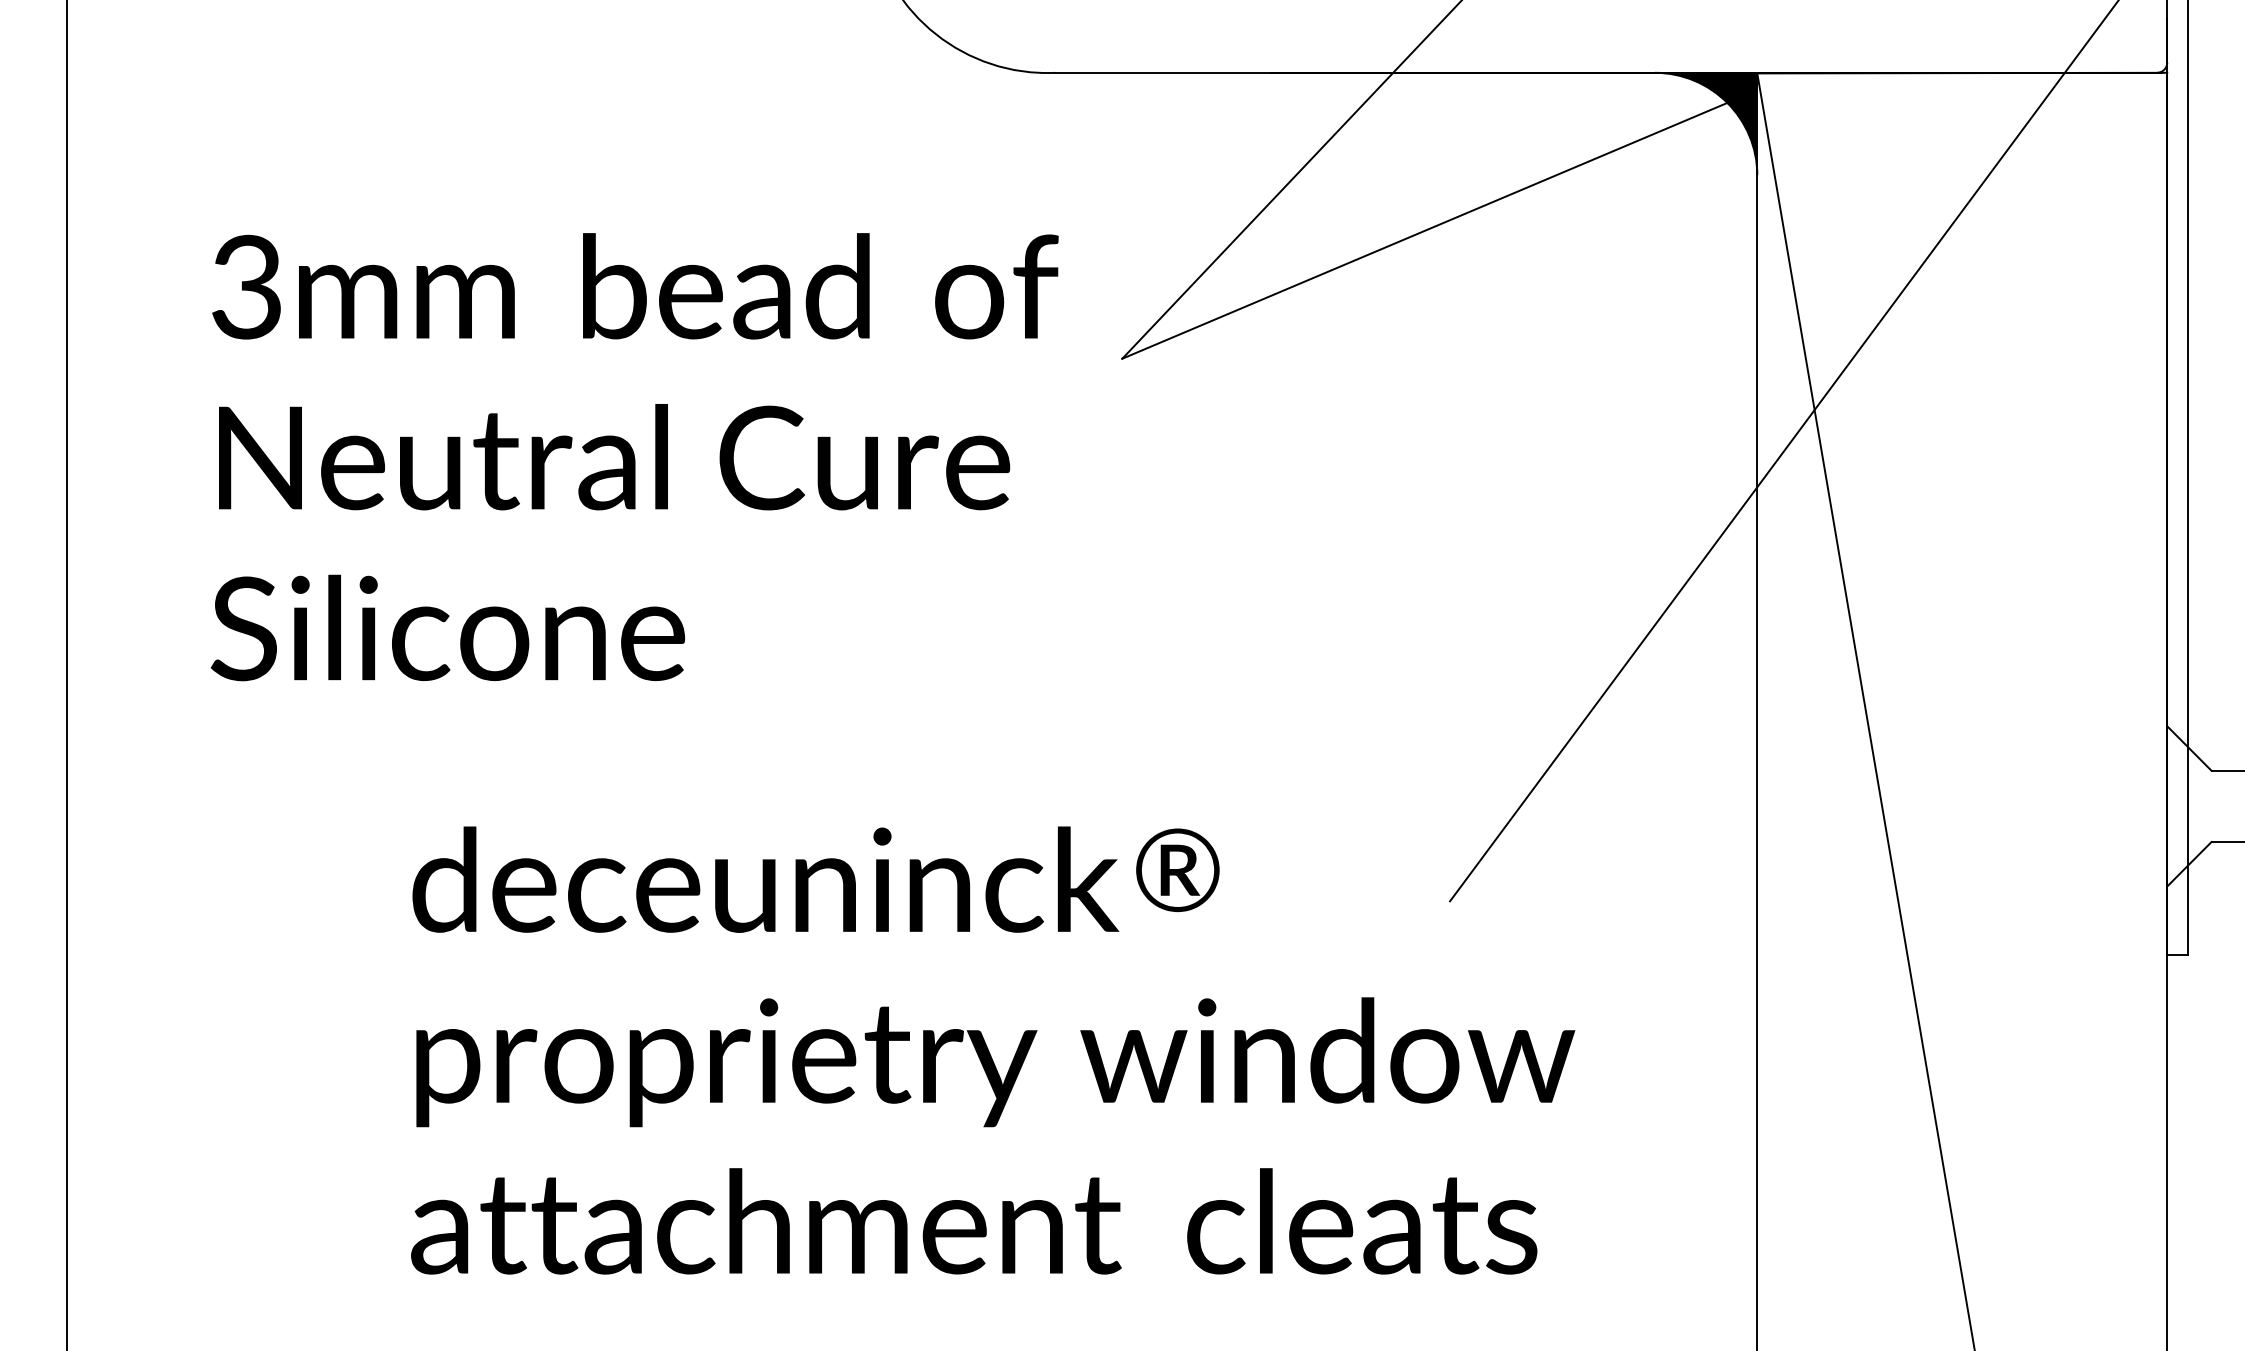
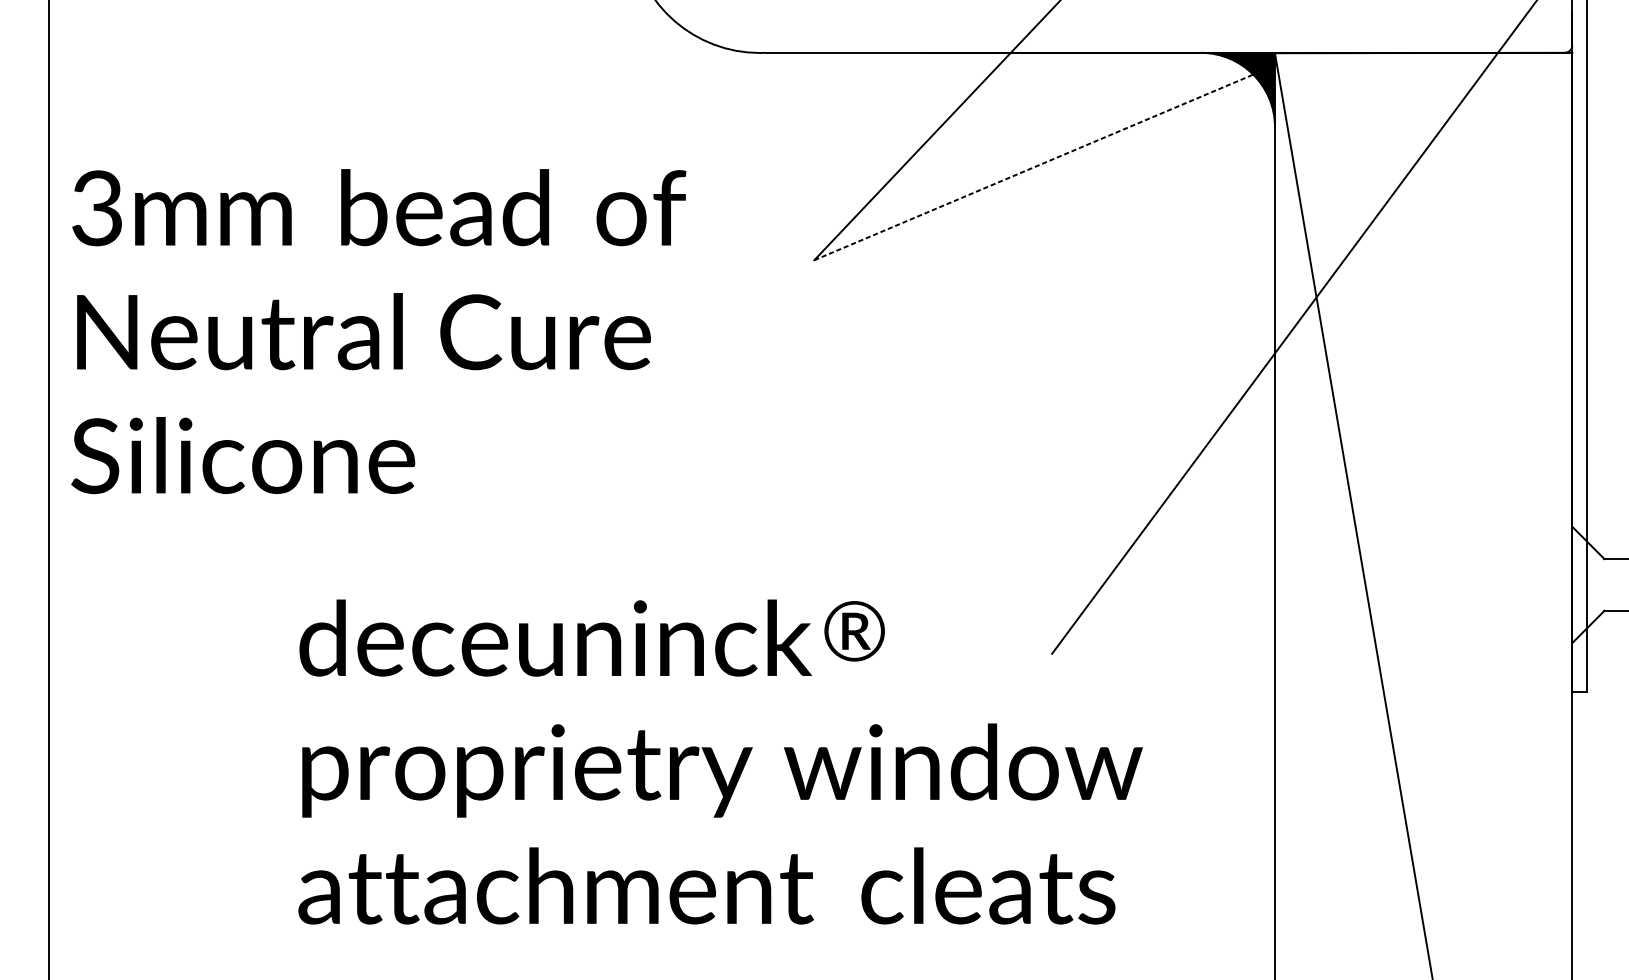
line: (1425, 230) -> (1034, 167), solid -> dashed
text: (634, 457) -> (378, 331), moved

